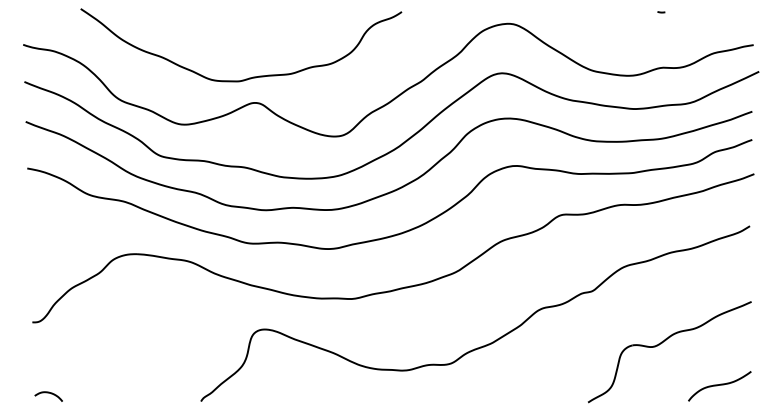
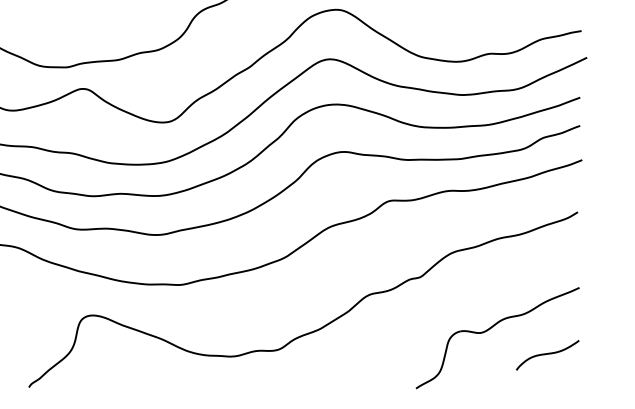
curve: (719, 385) -> (547, 354), moved

